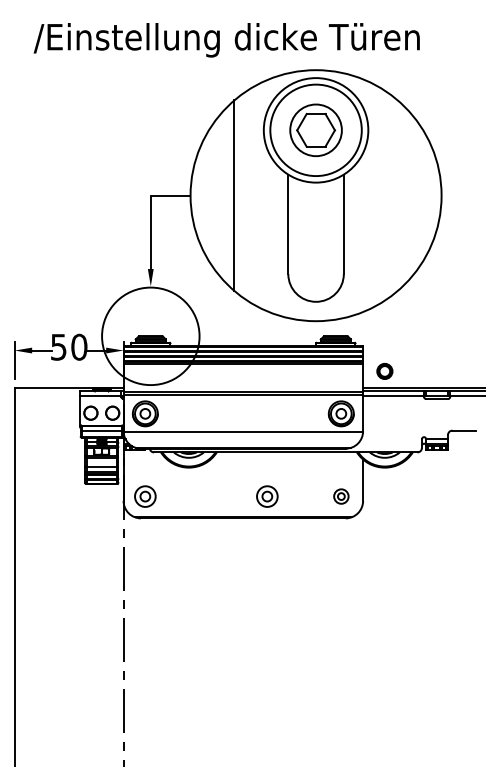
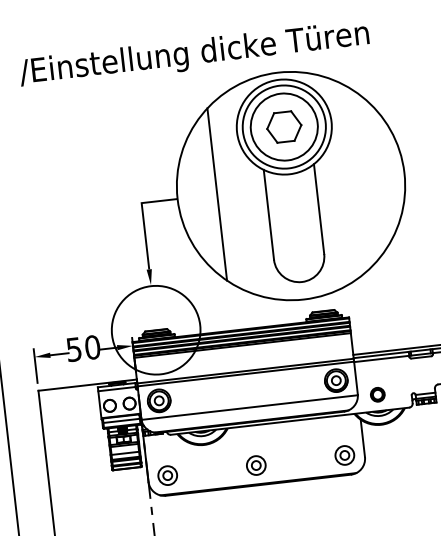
circle: (315, 130) -> (283, 127), size x1.43
part: (384, 371) -> (377, 394), moved
part: (267, 496) -> (256, 465), moved
part: (341, 496) -> (344, 455), size x1.43

